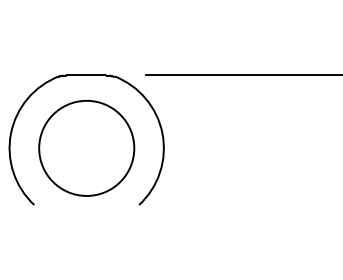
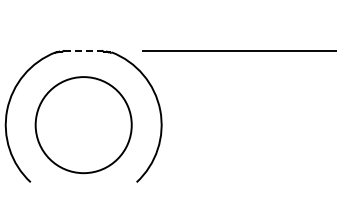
line: (86, 75) -> (83, 51), solid -> dashed

